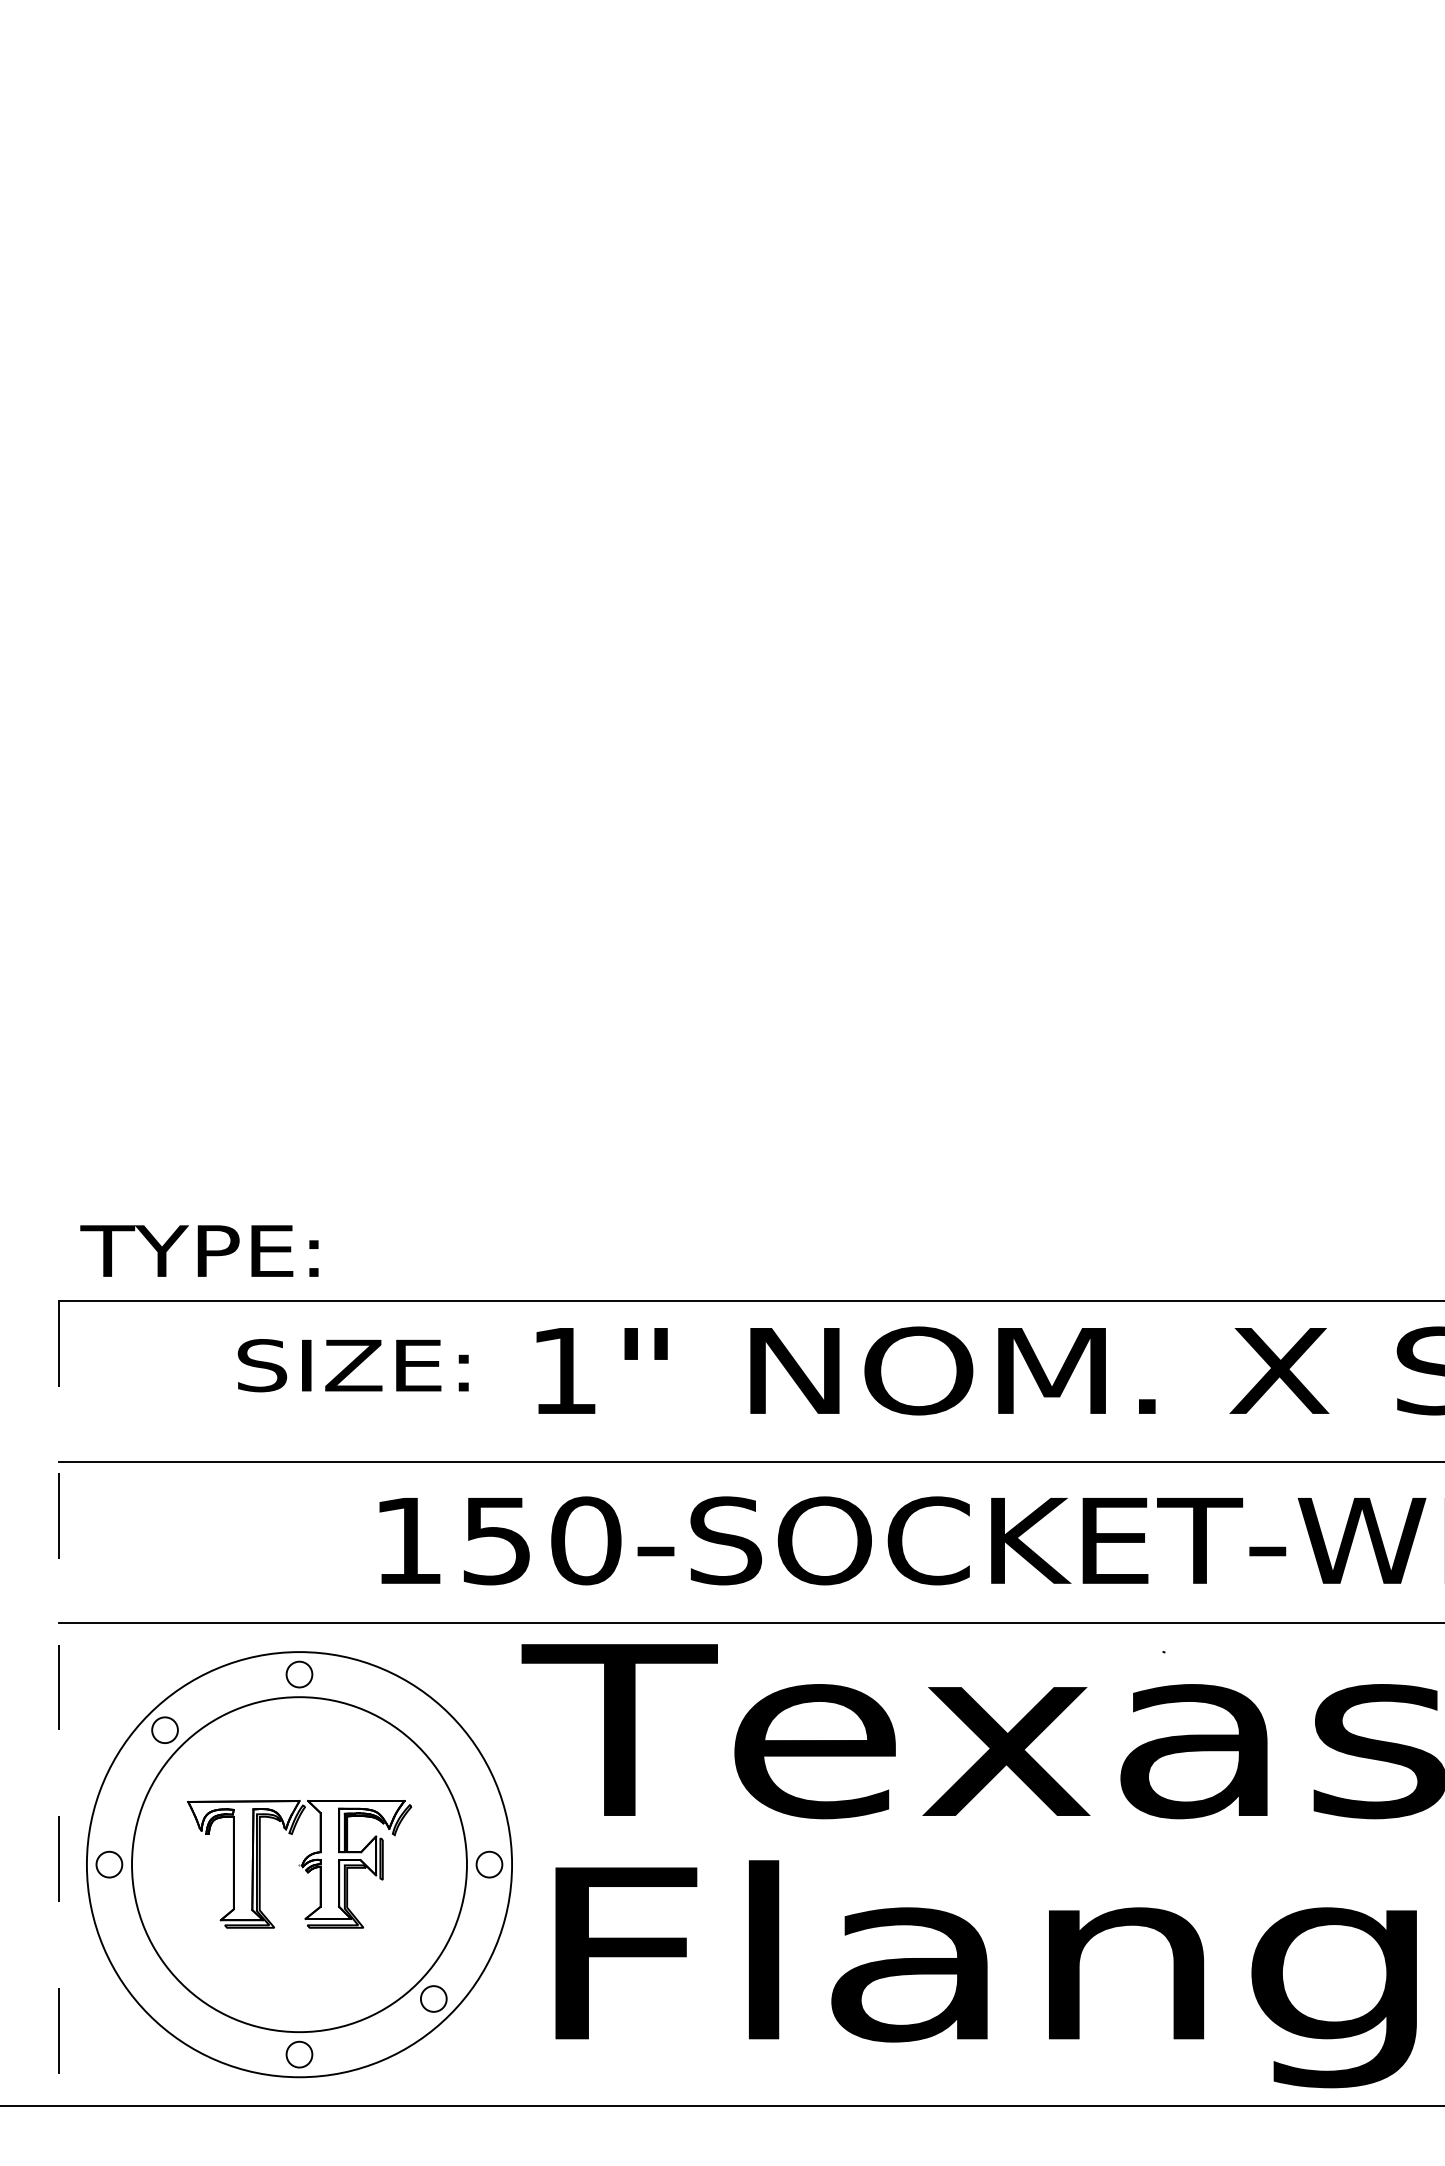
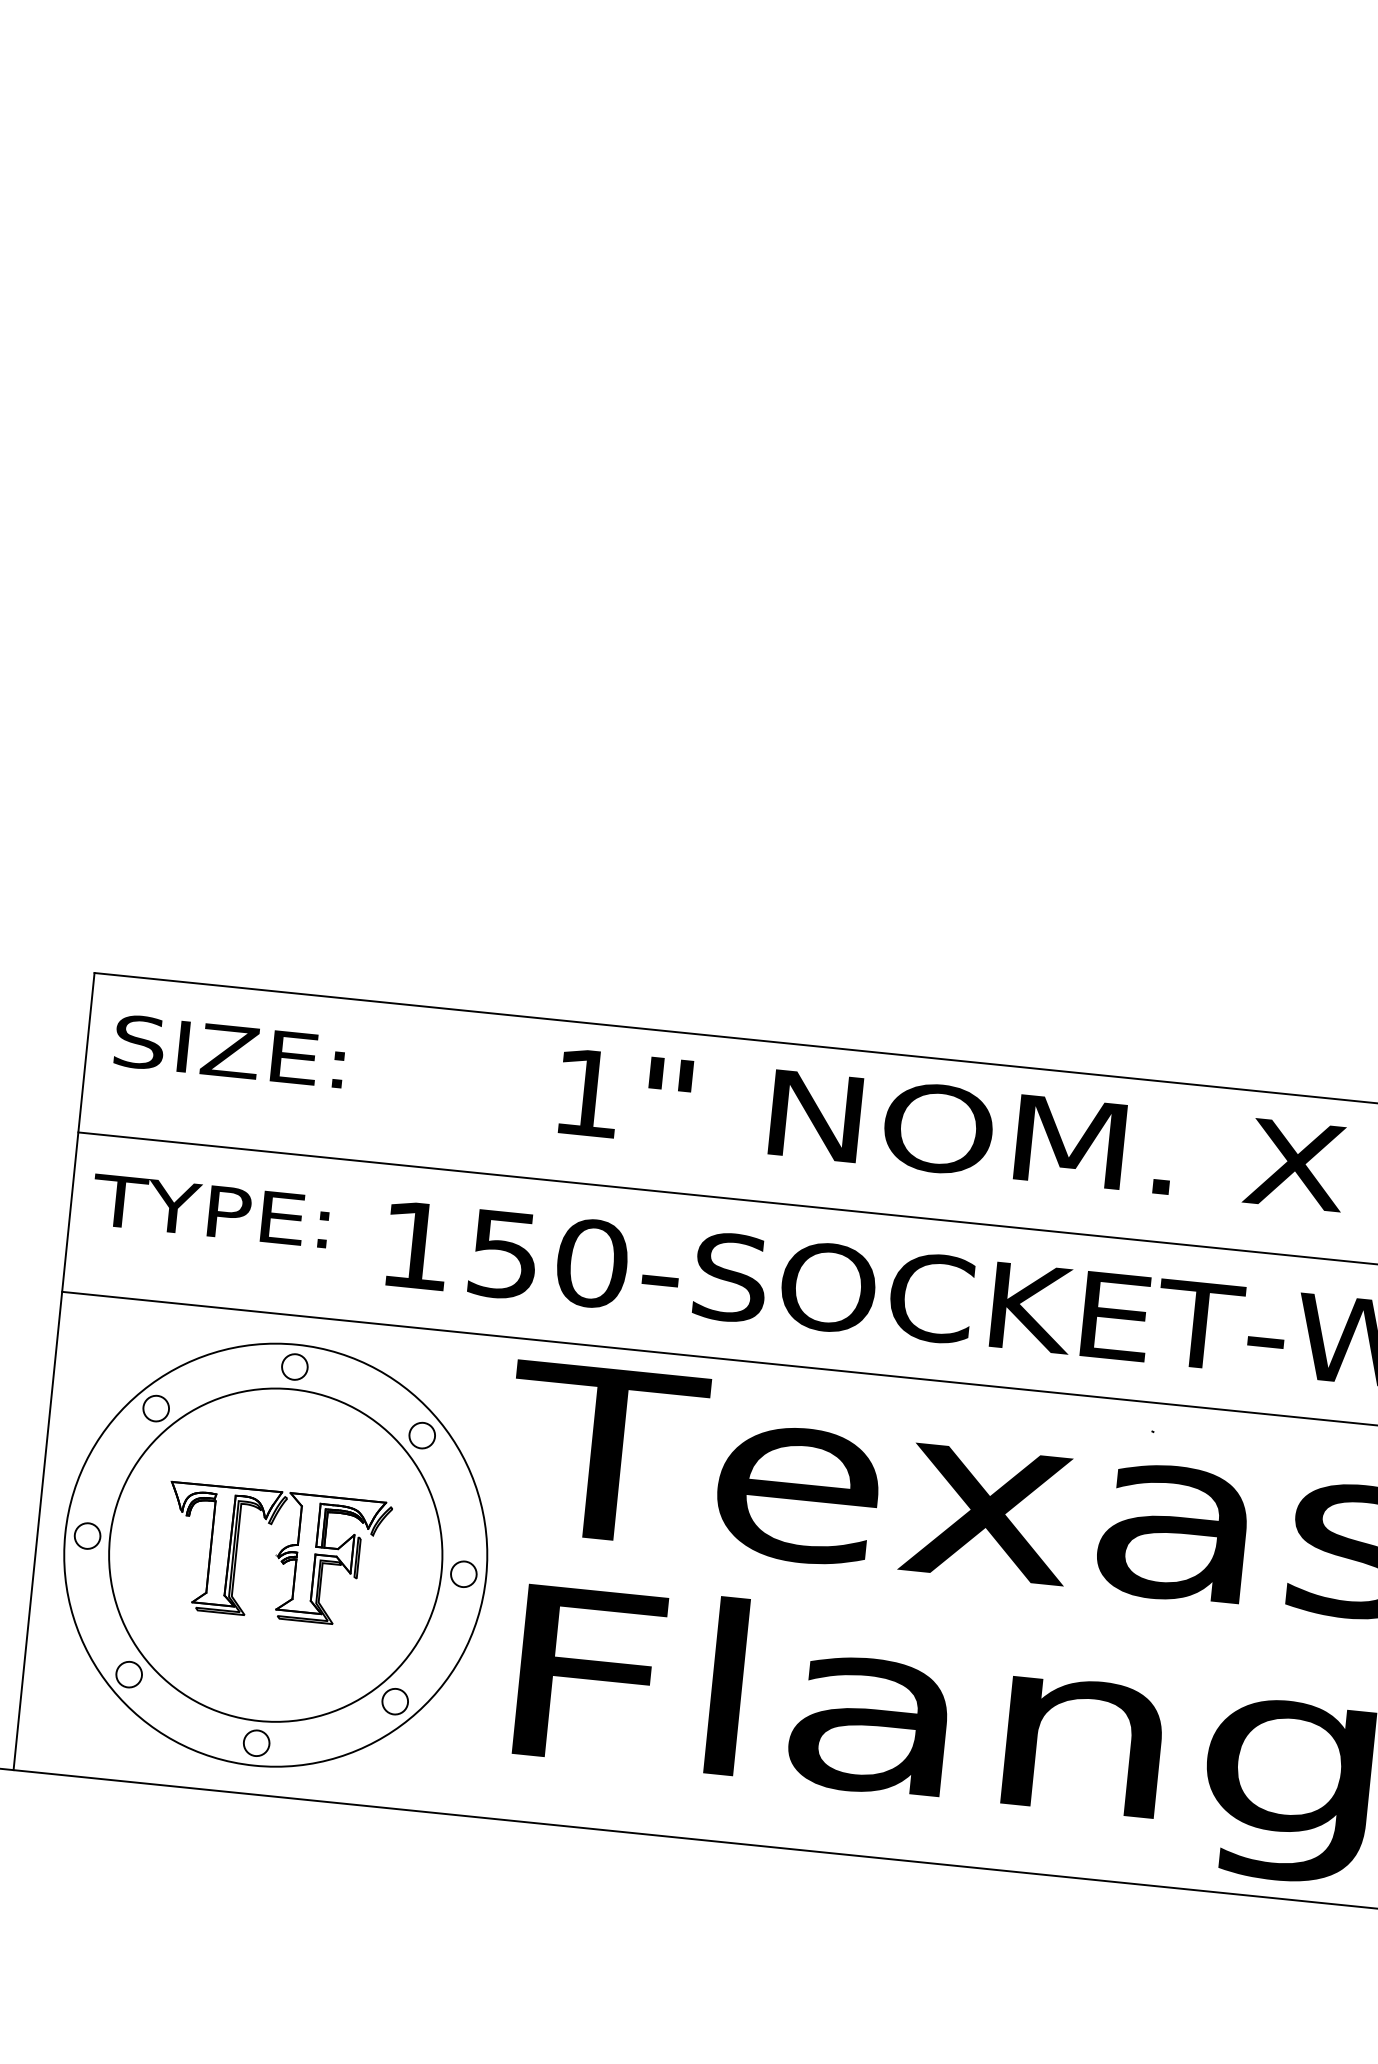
text: (199, 1250) -> (210, 1210), moved
text: (352, 1365) -> (228, 1051), moved
line: (59, 1703) -> (54, 1371), dashed -> solid
circle: (433, 1729) -> (422, 1434), added
circle: (164, 1998) -> (128, 1674), added

